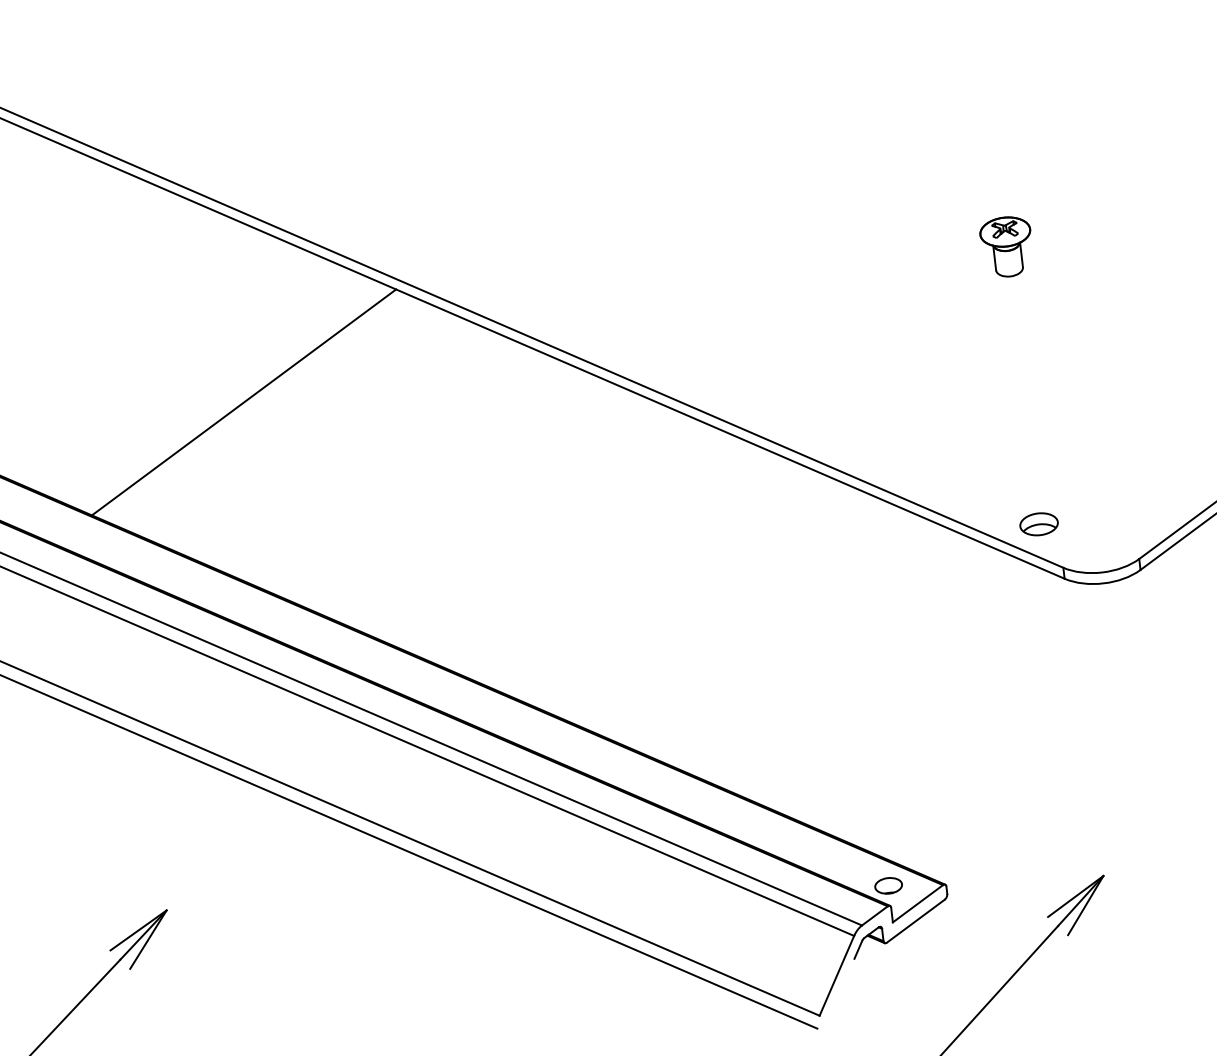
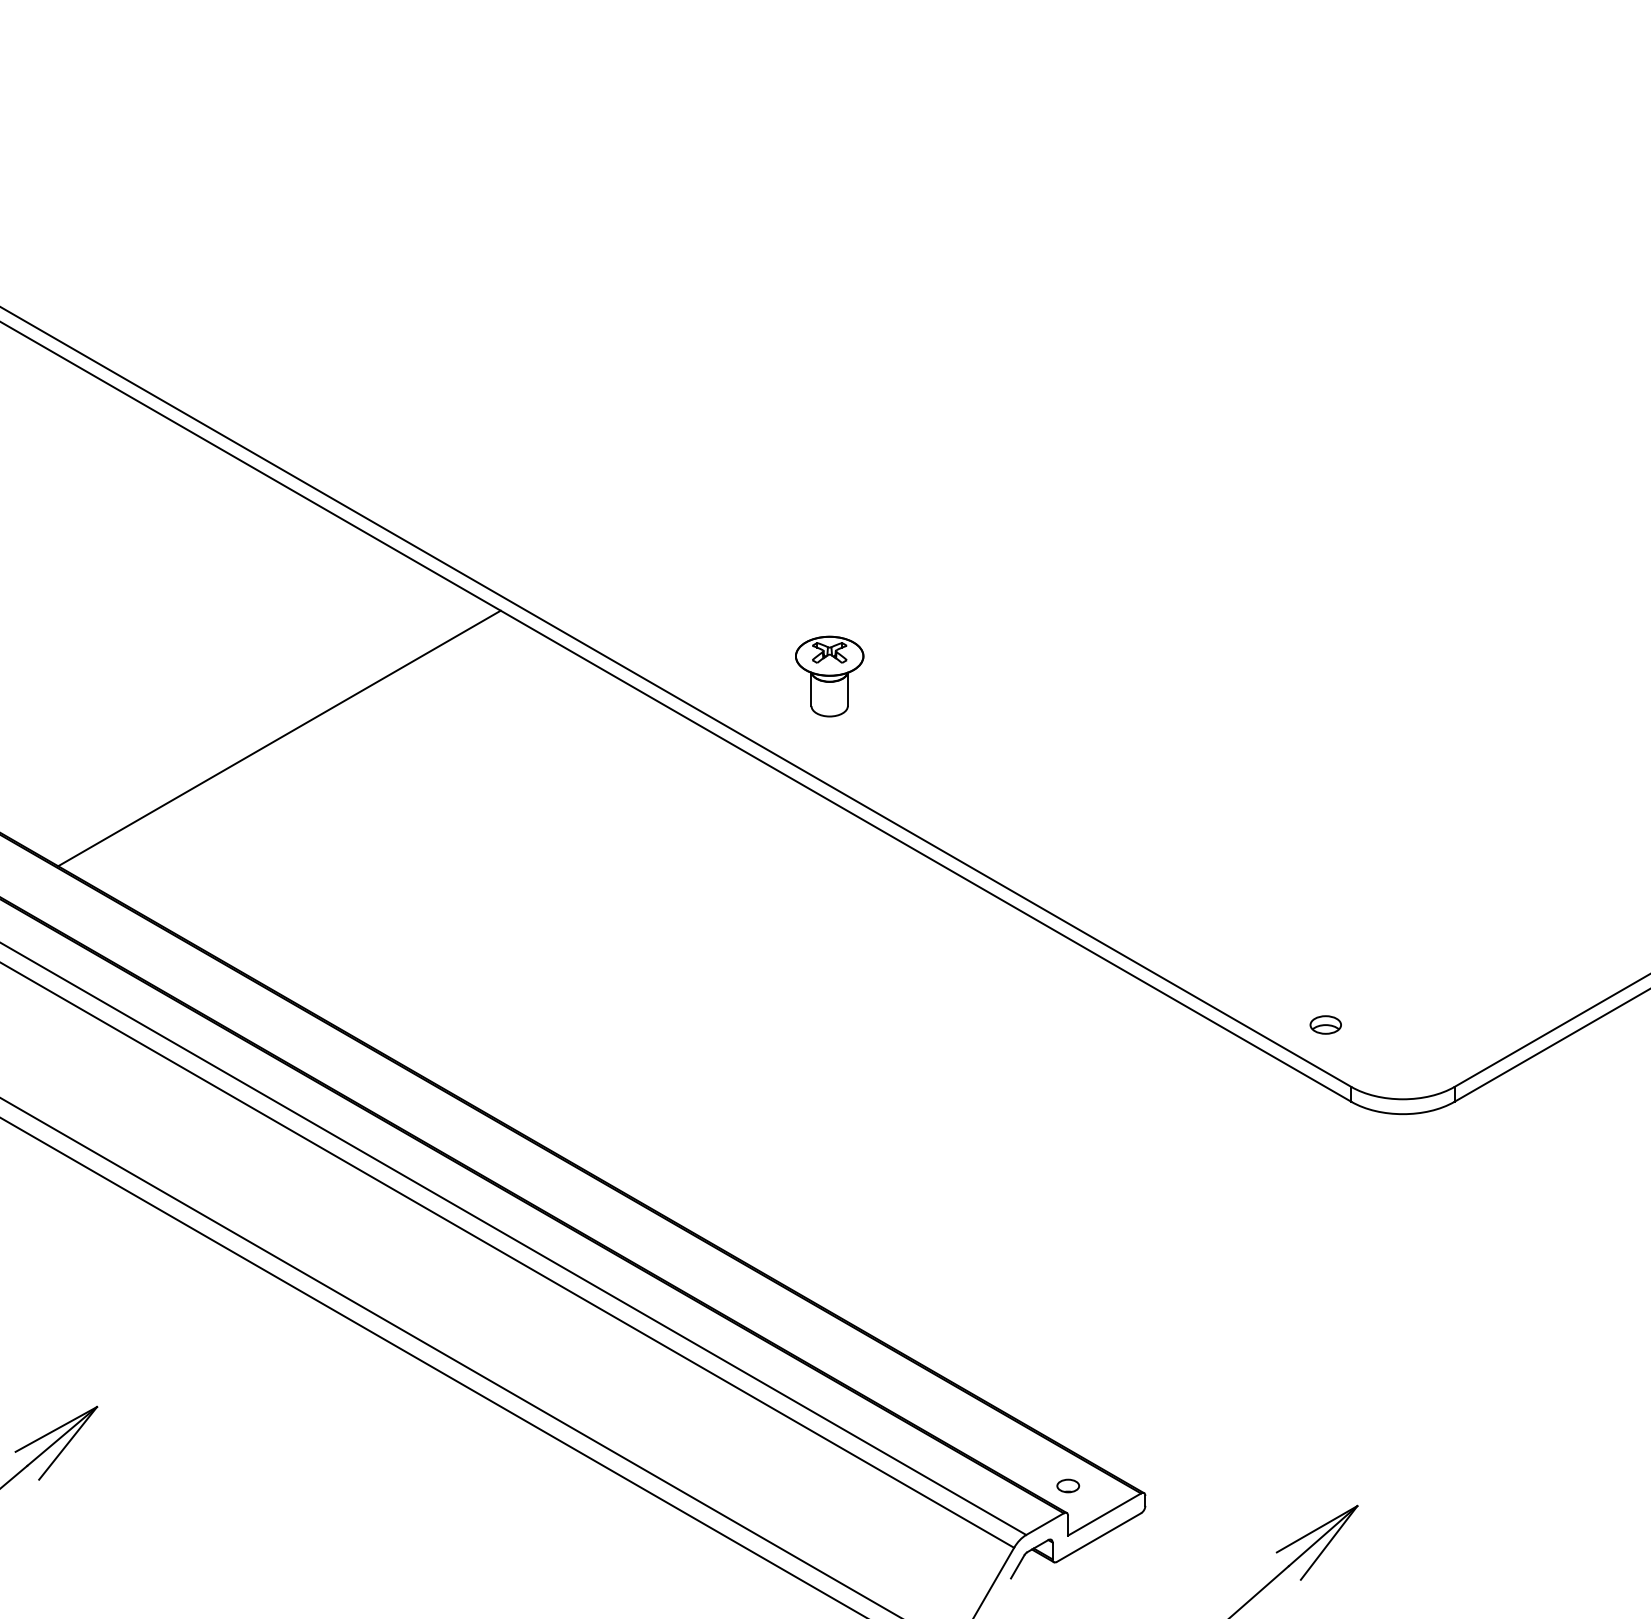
part: (1006, 247) -> (829, 676), moved
part: (1038, 523) -> (1325, 1024), size x0.6
part: (888, 885) -> (1068, 1485), size x0.6

